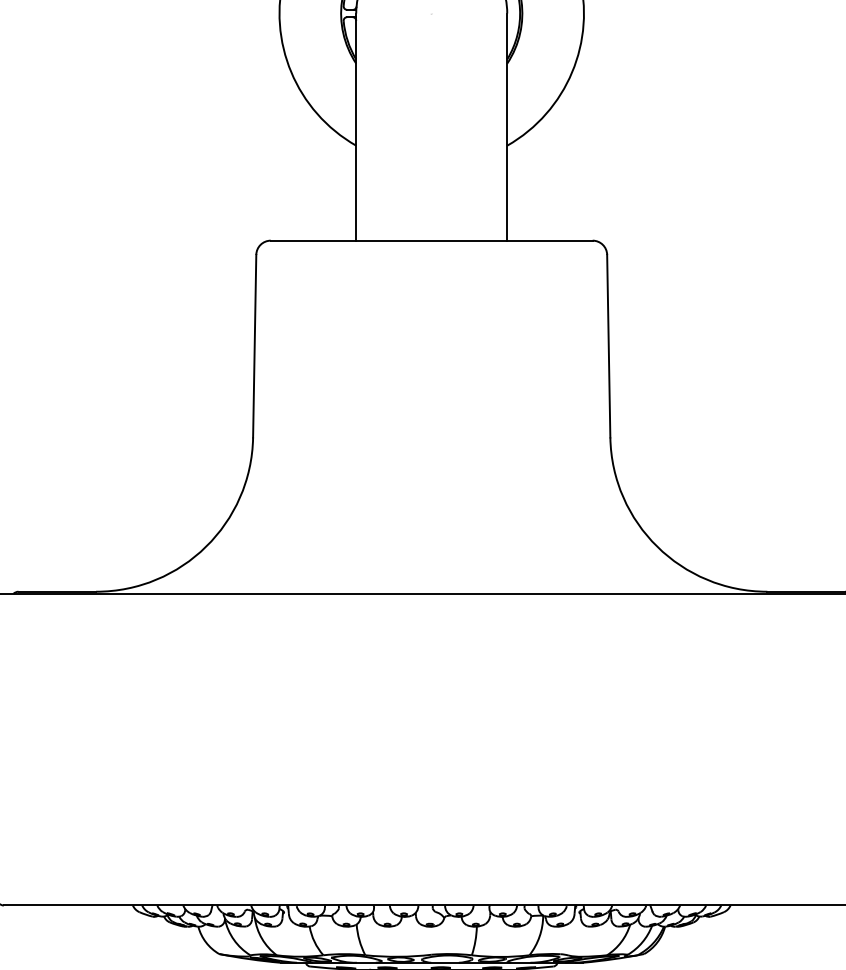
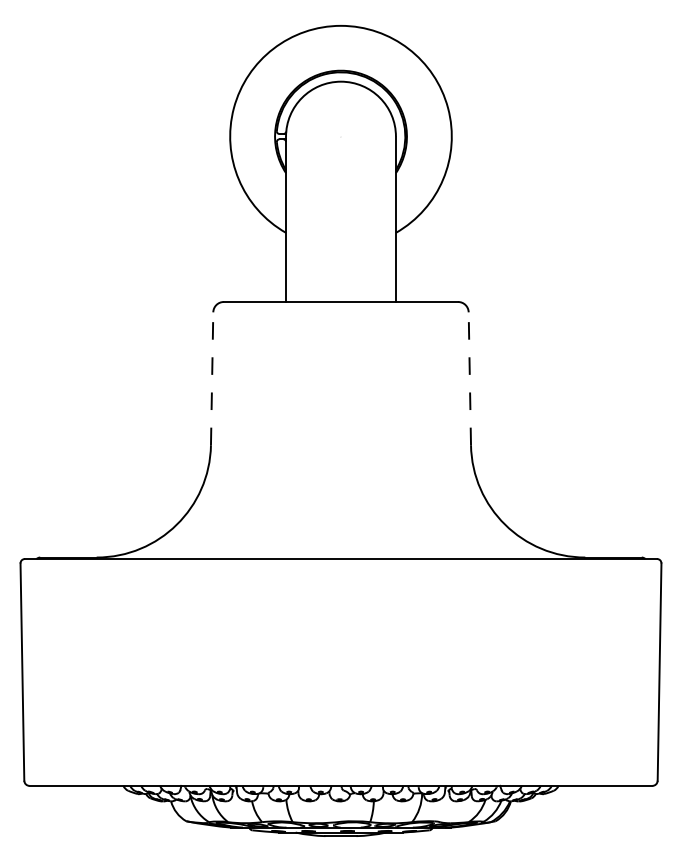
line: (255, 345) -> (212, 378), solid -> dashed
line: (608, 345) -> (469, 378), solid -> dashed

